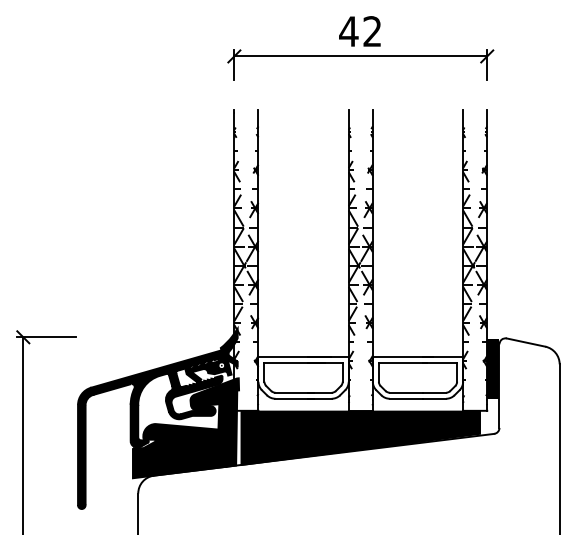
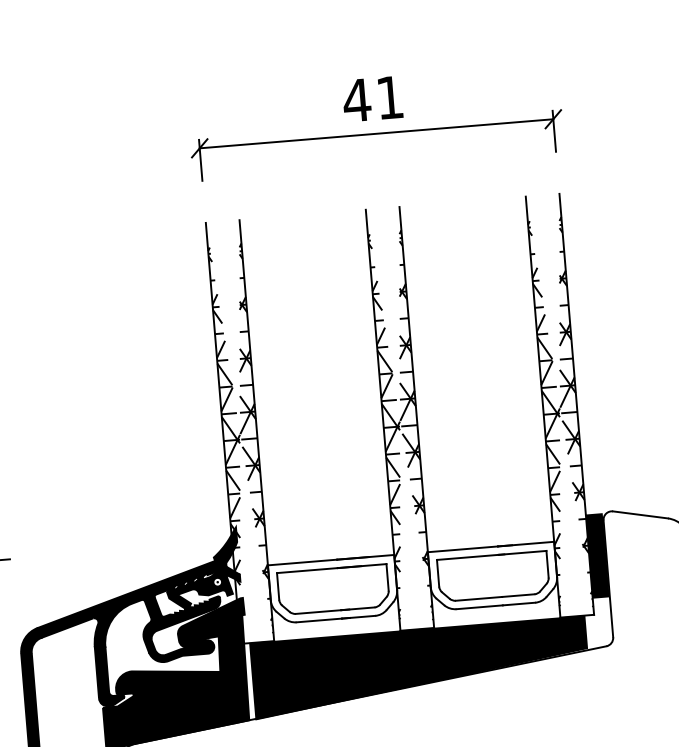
text: (371, 31) -> (388, 97), 42 -> 41

